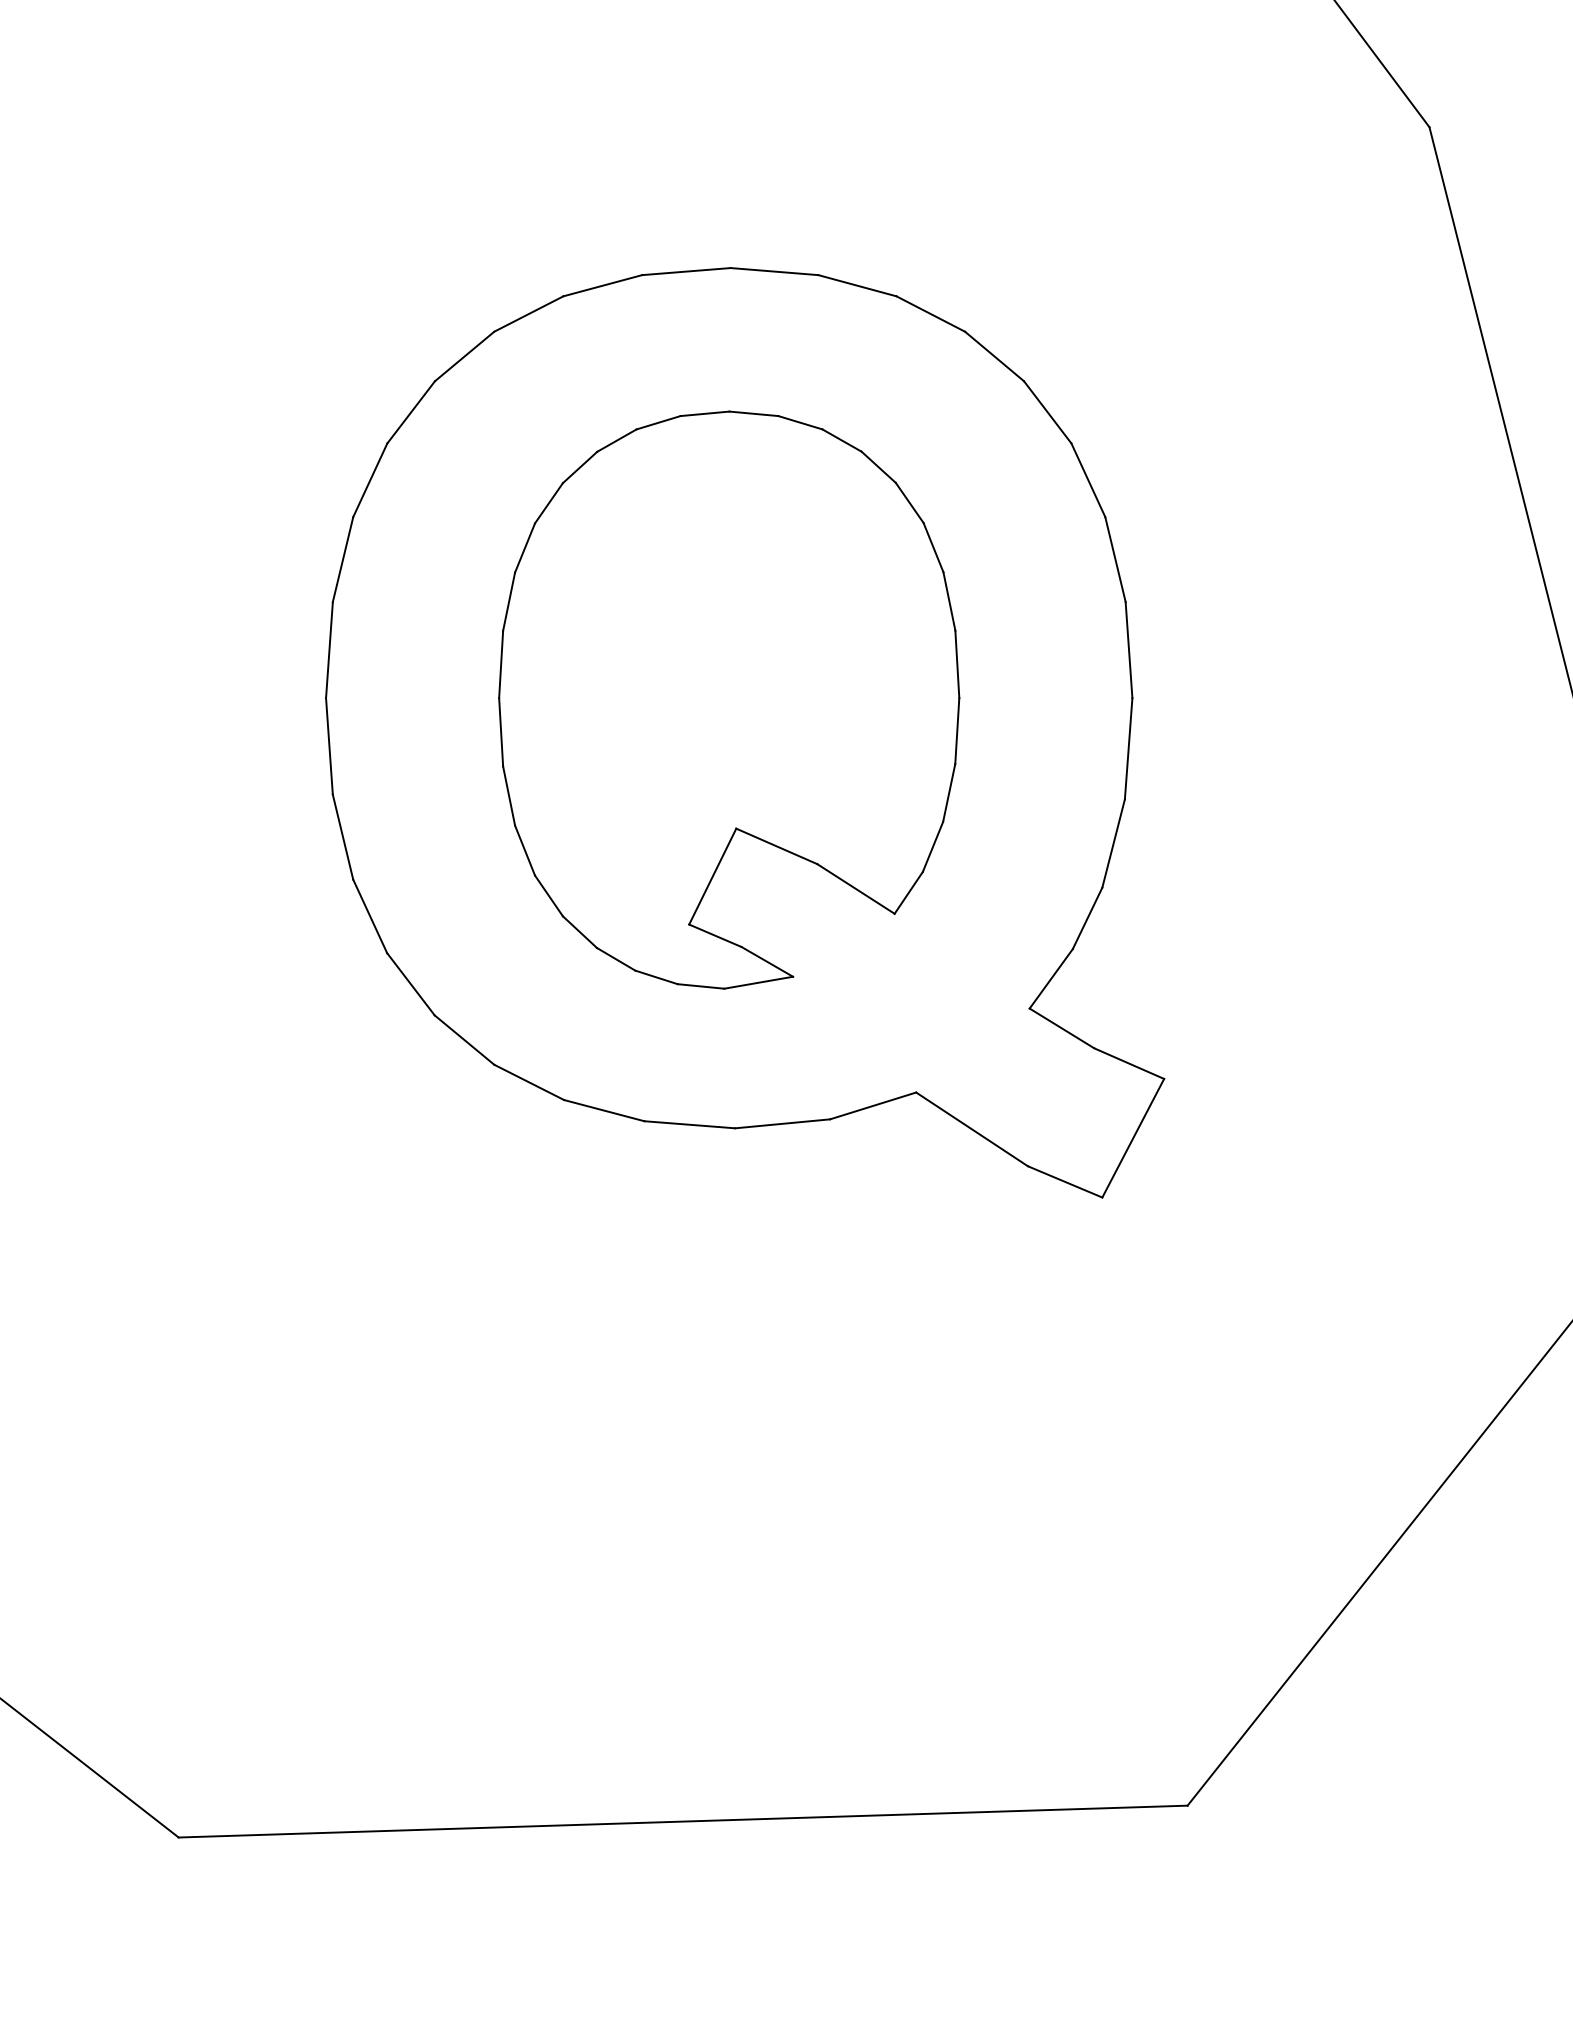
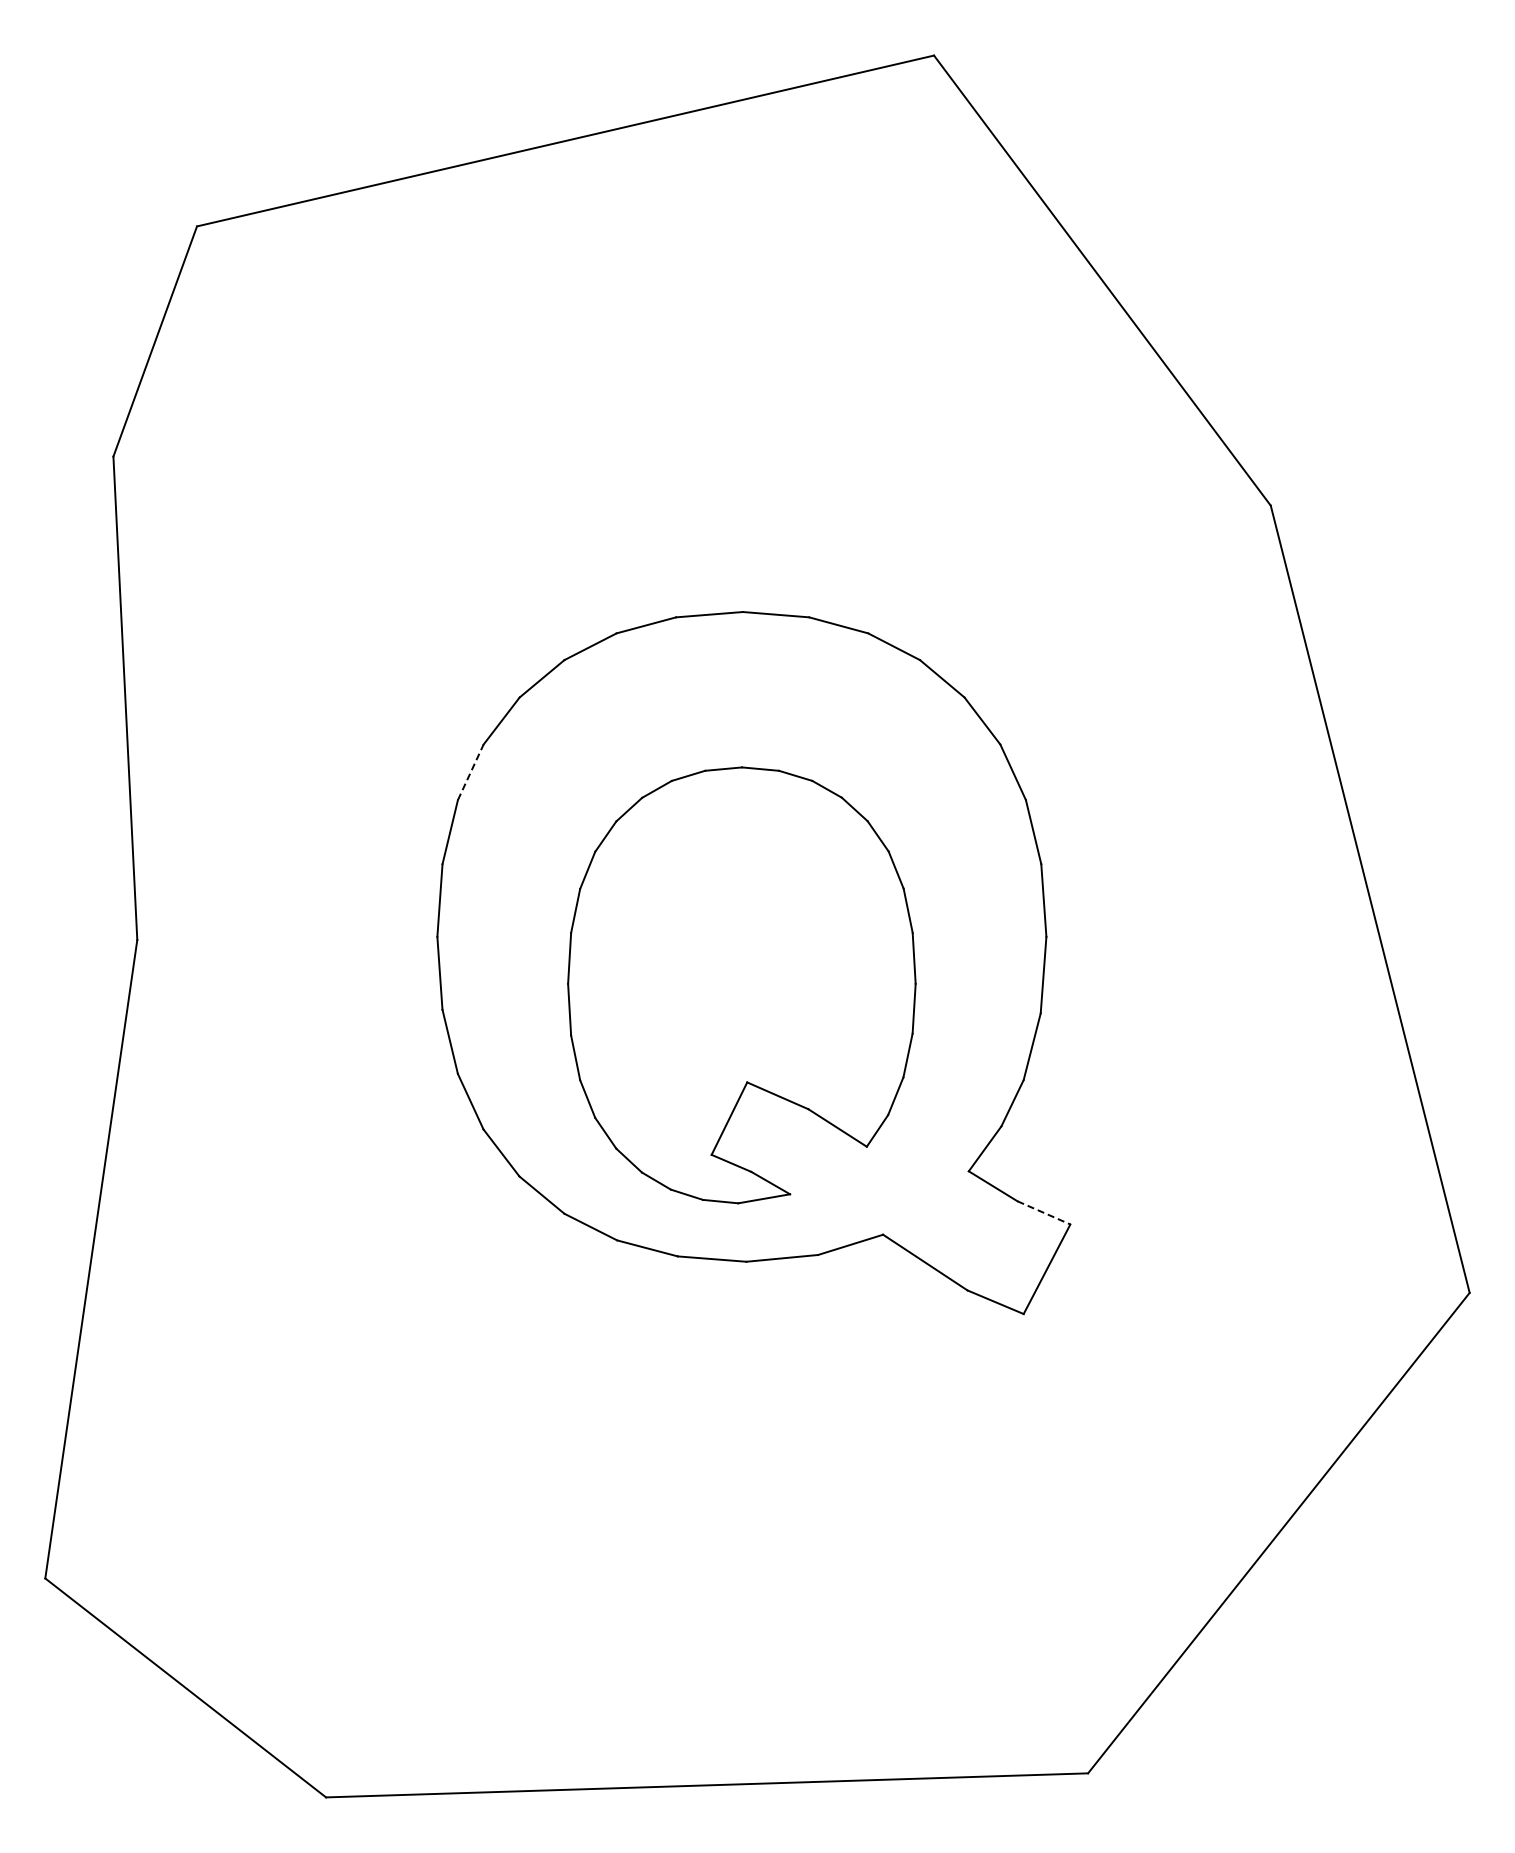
line: (369, 480) -> (470, 772), solid -> dashed
part: (728, 700) -> (741, 985), moved
line: (1128, 1063) -> (1043, 1212), solid -> dashed

